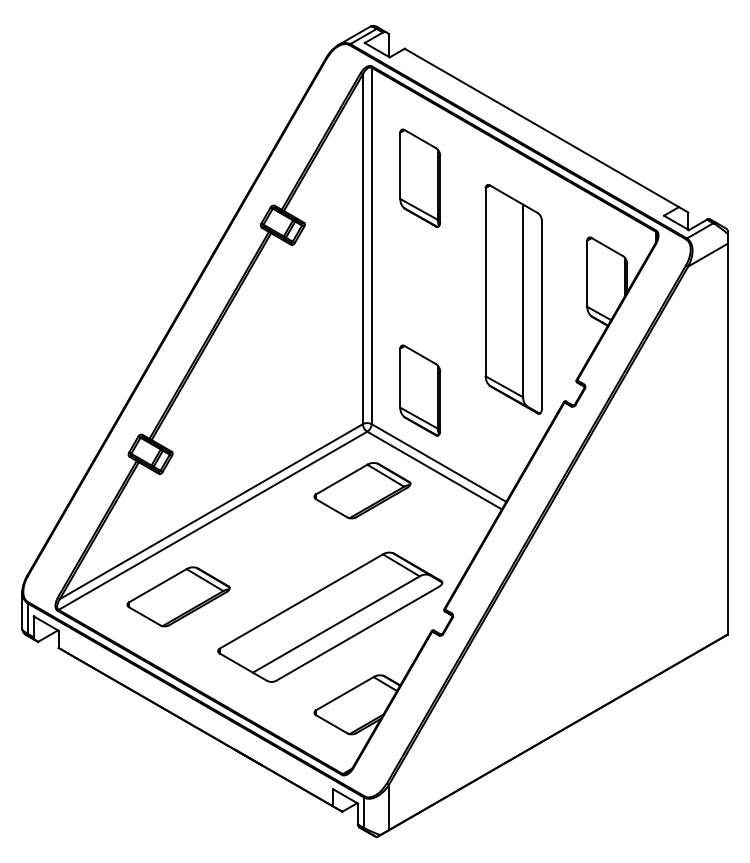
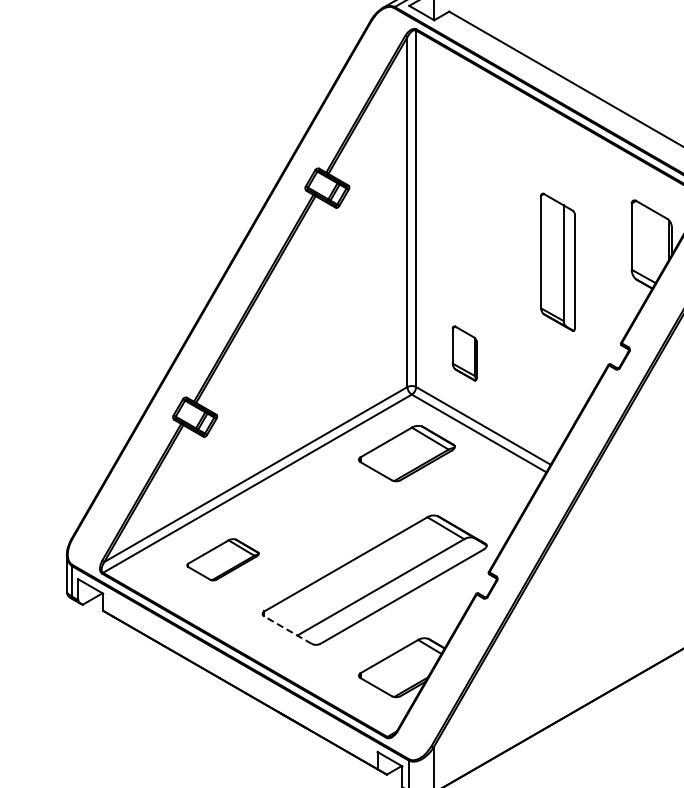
part: (420, 177) -> (465, 140), removed
part: (513, 299) -> (558, 262), size x0.6
part: (420, 390) -> (465, 353), size x0.6
part: (178, 596) -> (223, 559), size x0.7
line: (243, 667) -> (288, 630), solid -> dashed

